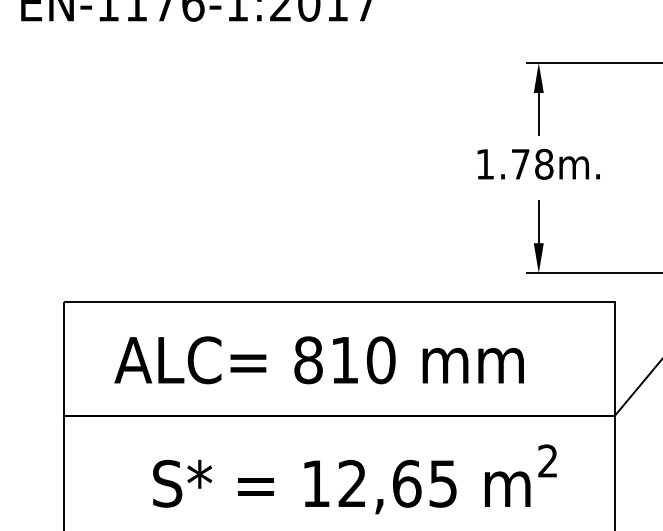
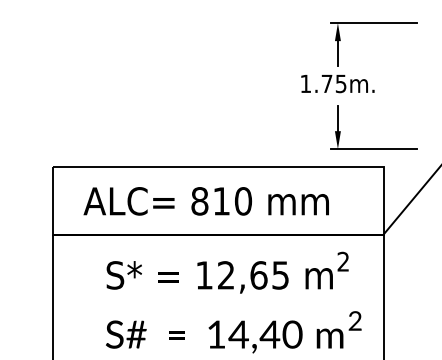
text: (543, 163) -> (340, 83), 1.78m. -> 1.75m.

